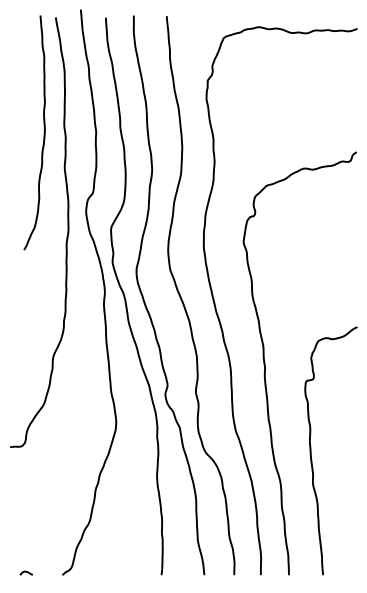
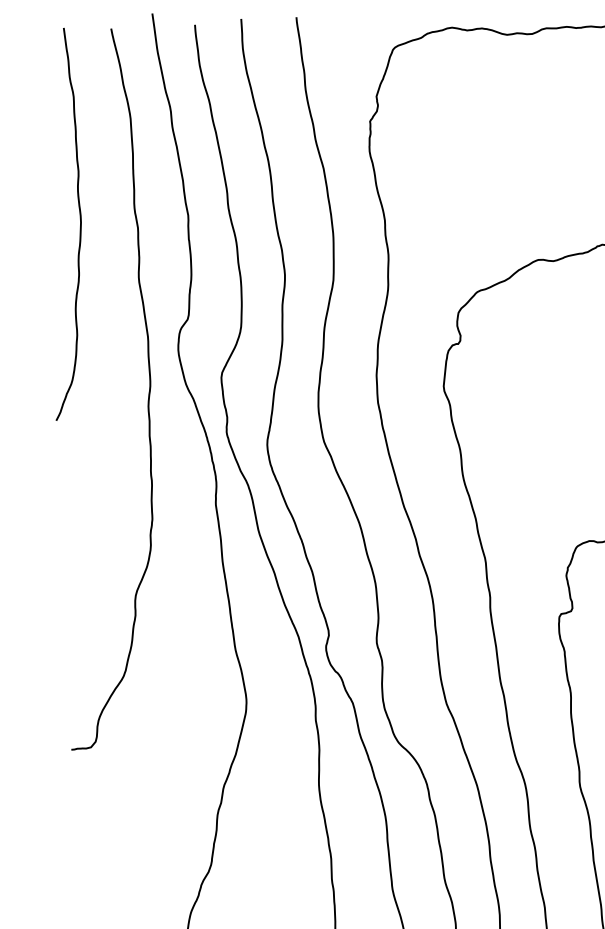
curve: (43, 133) -> (78, 224), moved

